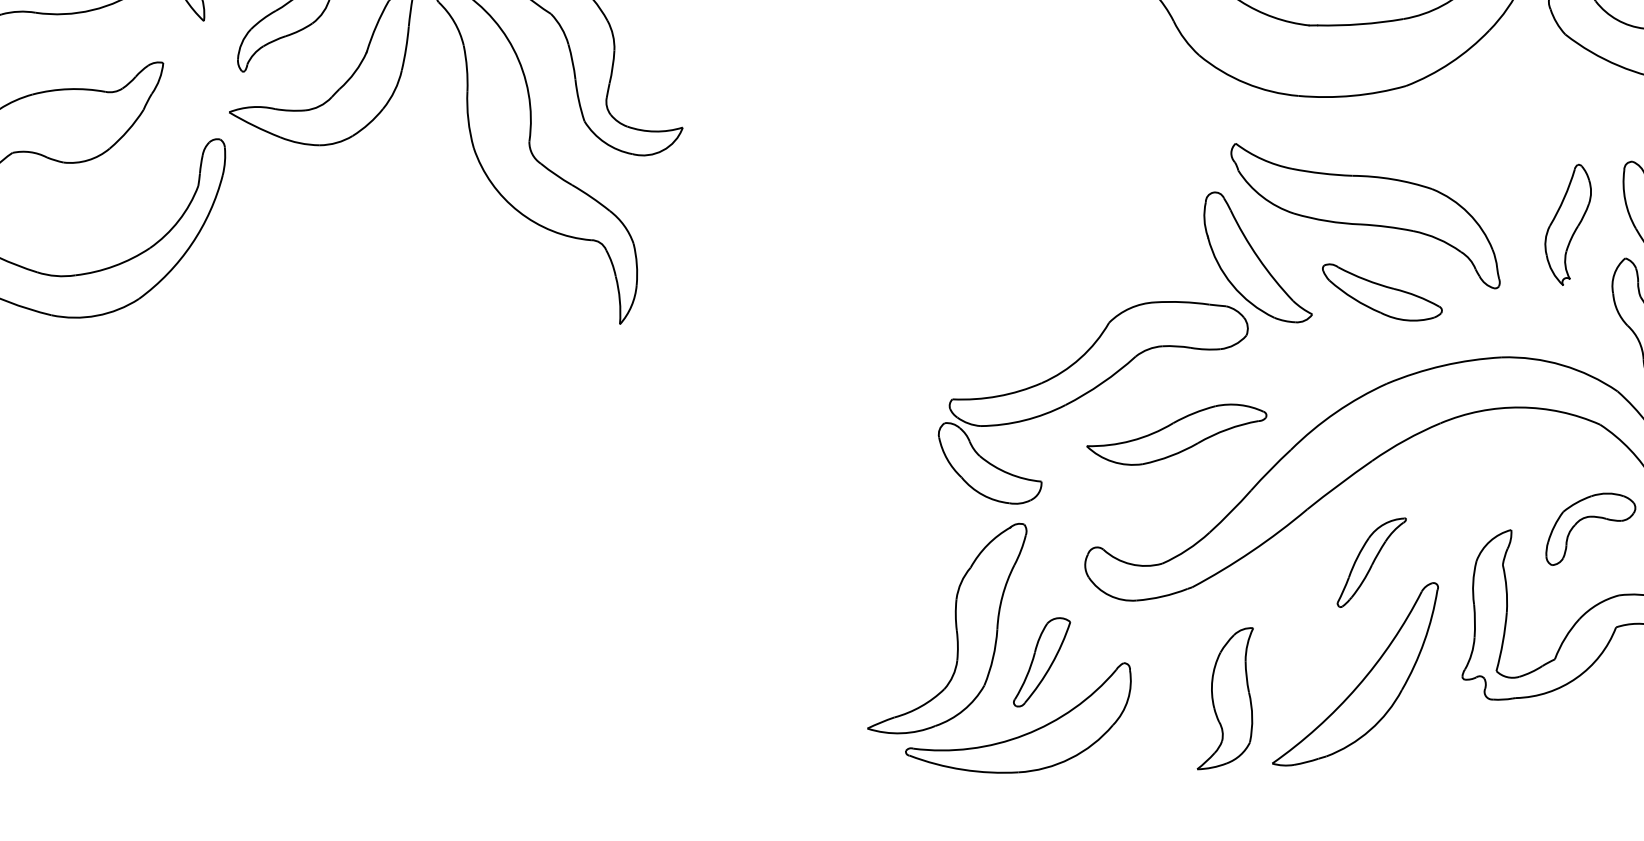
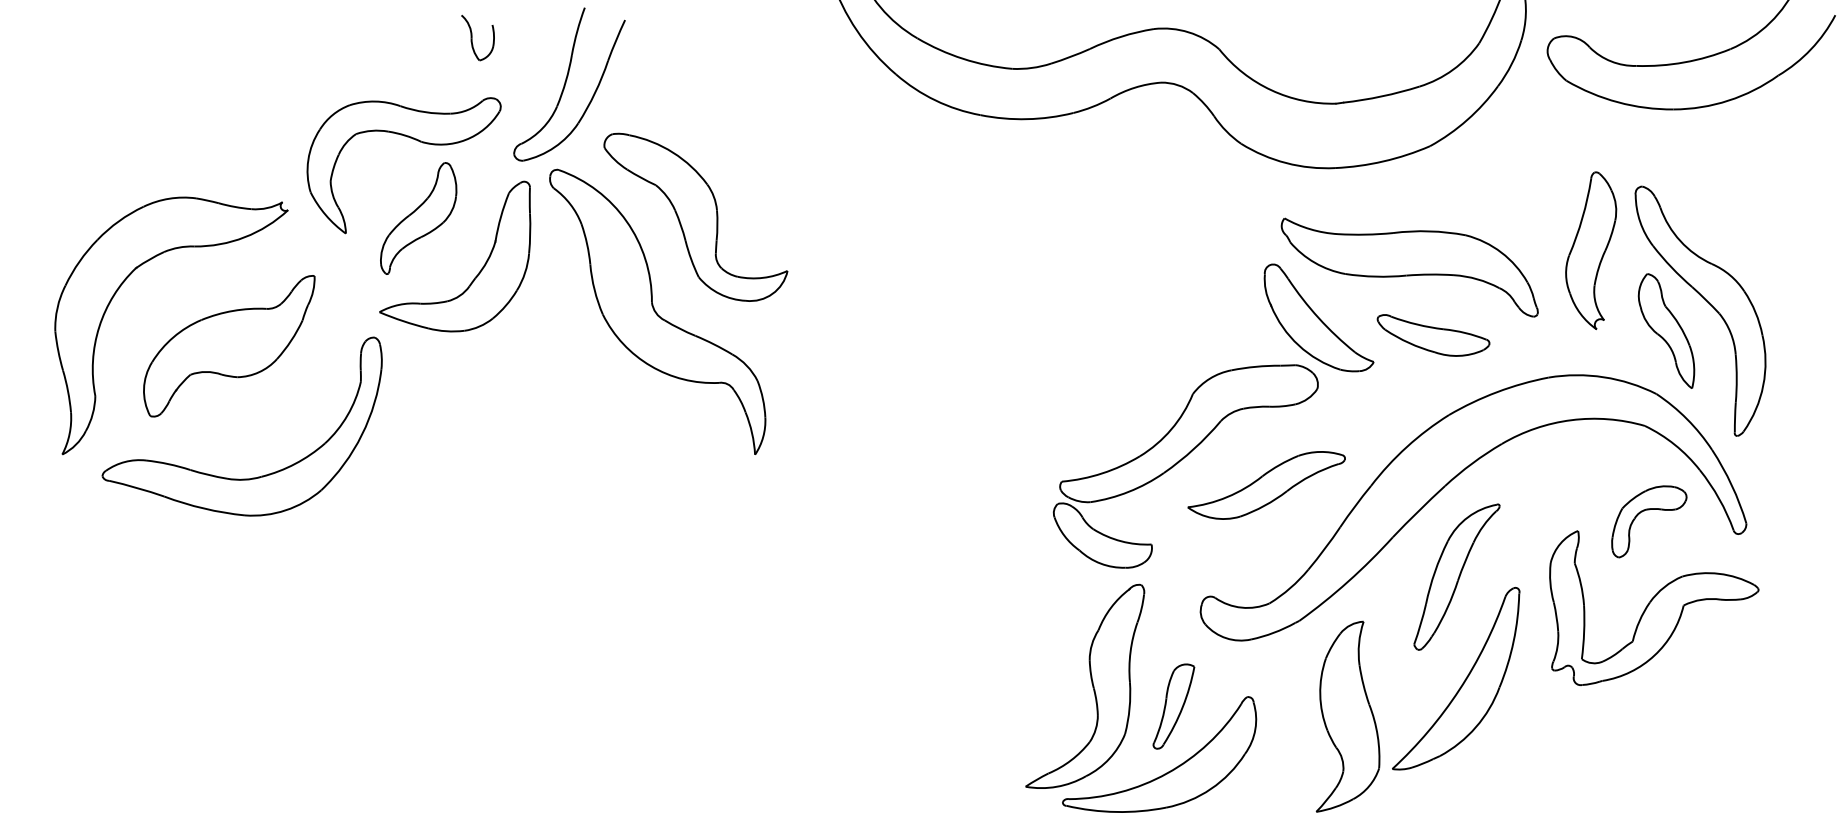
part: (1567, 224) -> (1591, 250), size x1.43
part: (1371, 561) -> (1456, 576), size x1.67
part: (1230, 699) -> (1347, 716), size x1.43

